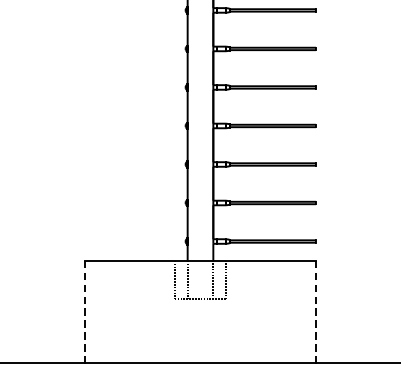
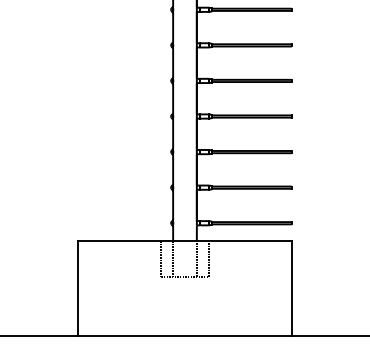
line: (85, 312) -> (78, 288), dashed -> solid
line: (315, 312) -> (291, 288), dashed -> solid

